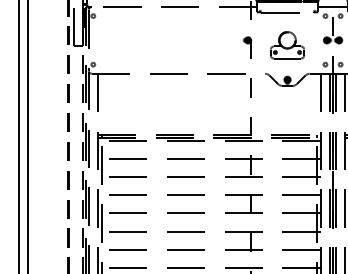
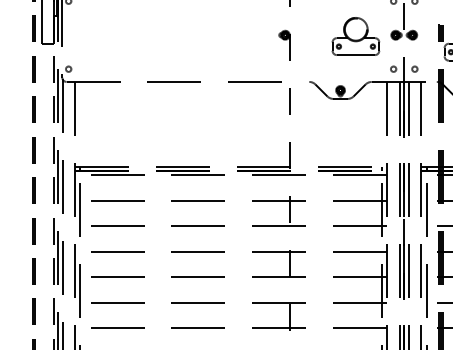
part: (287, 45) -> (355, 36), moved

